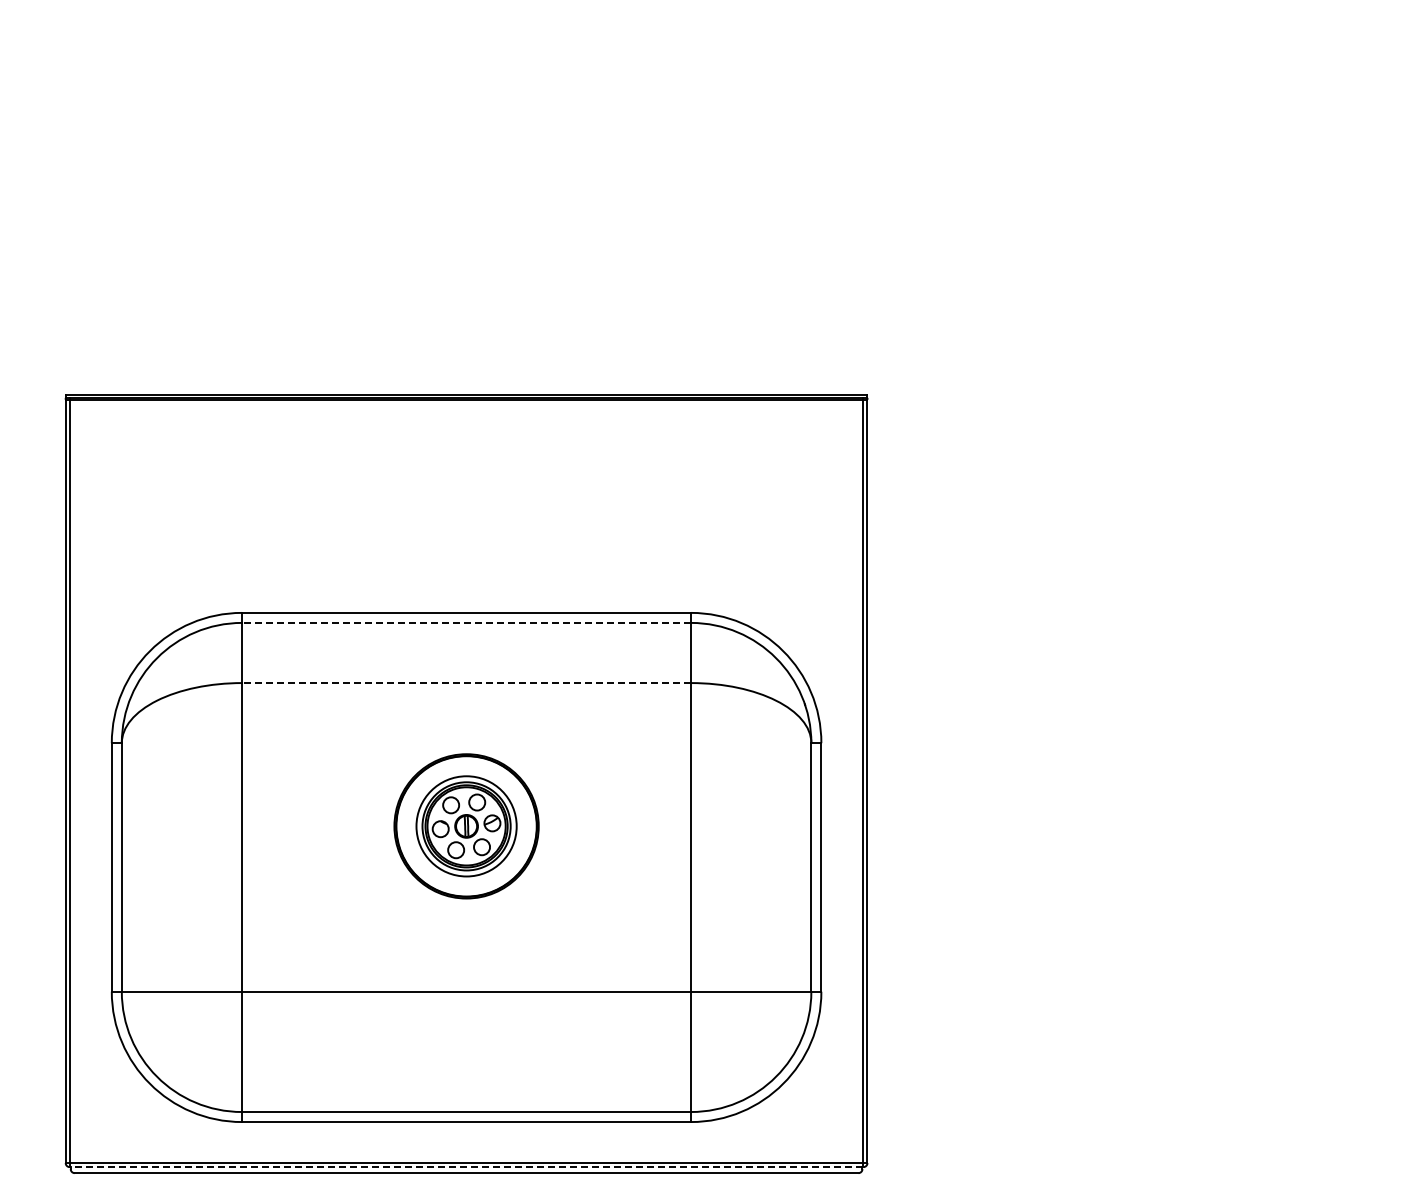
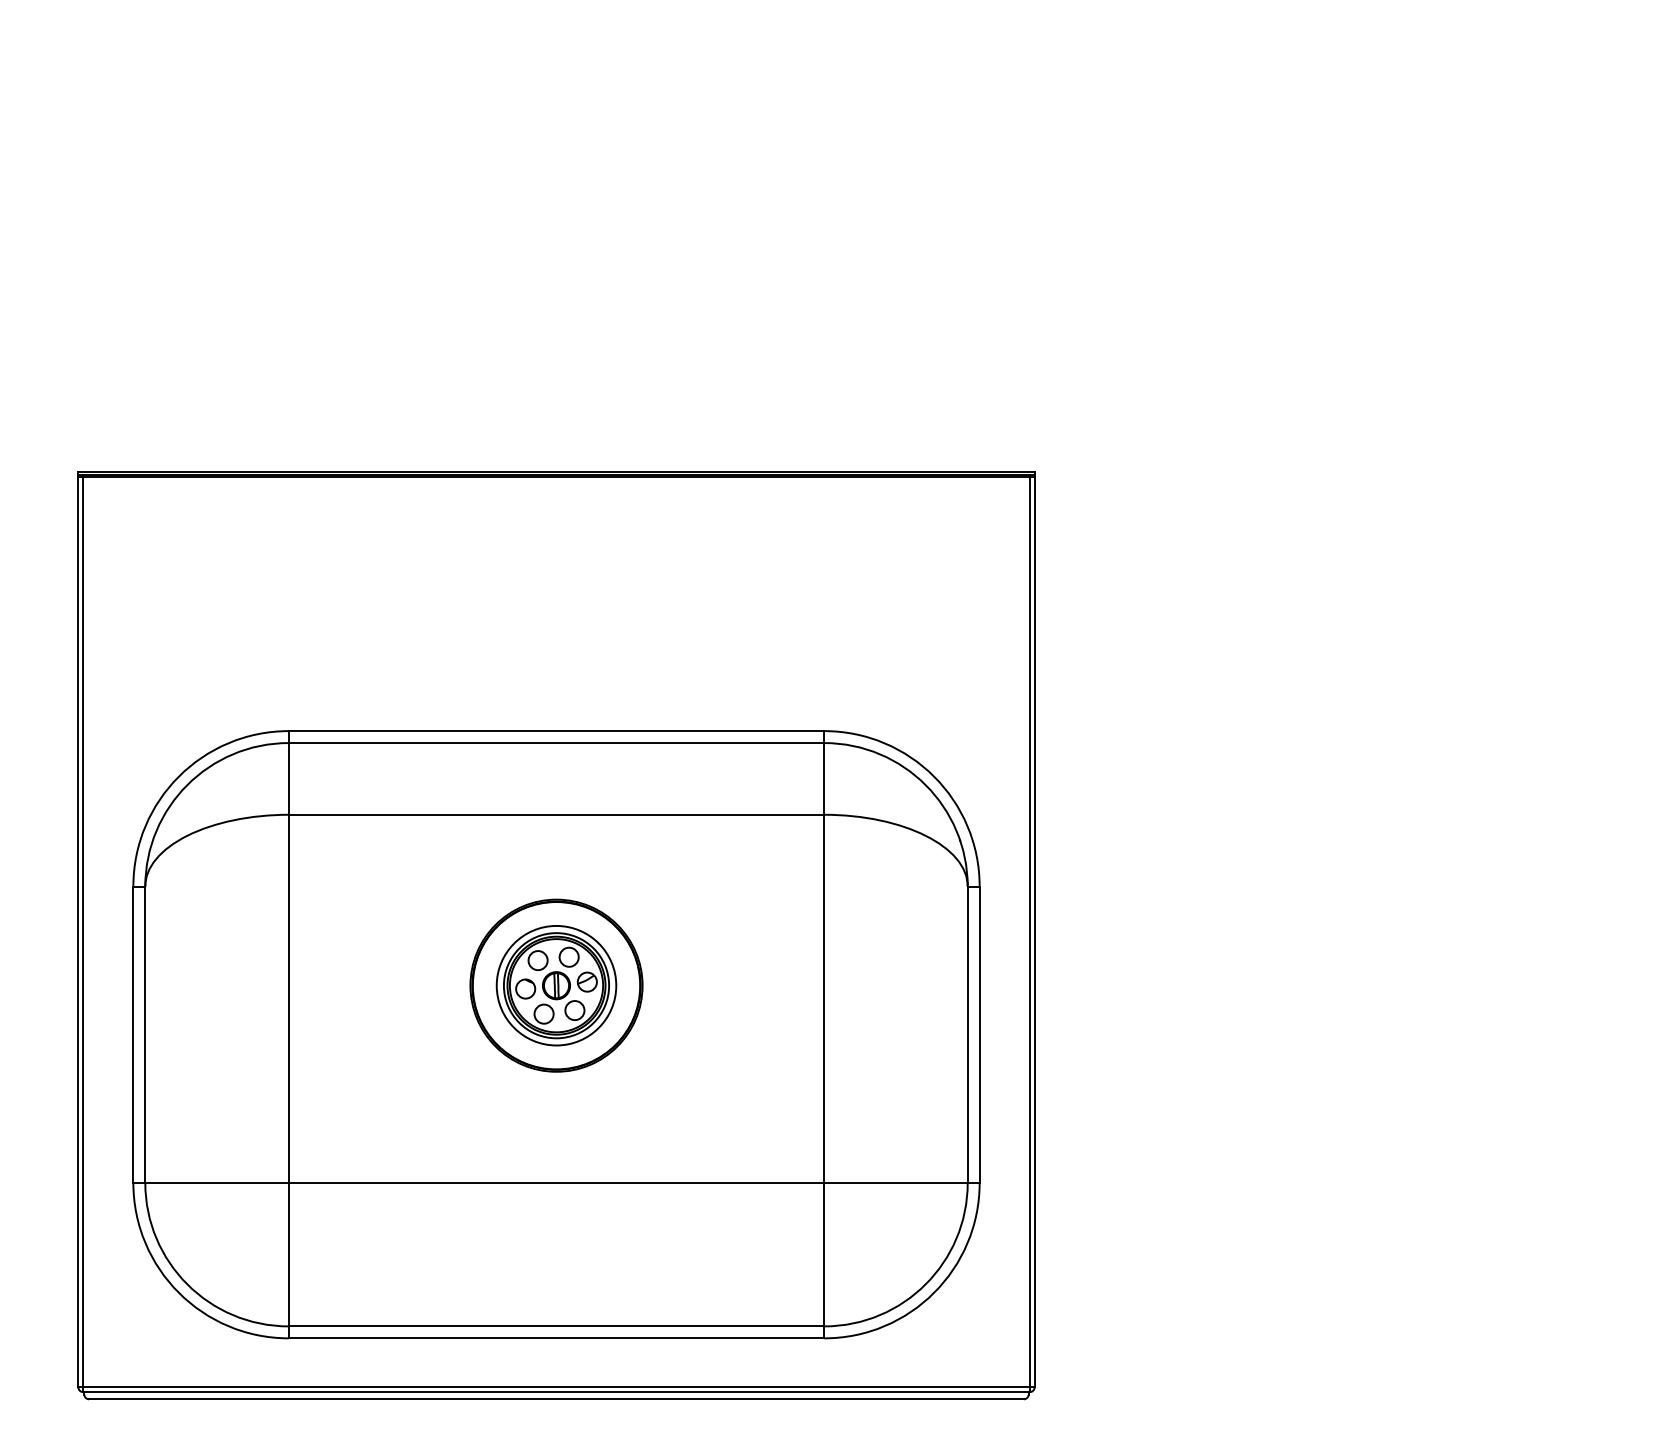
line: (466, 622) -> (556, 742), dashed -> solid
line: (466, 683) -> (556, 815), dashed -> solid
line: (466, 1167) -> (556, 1392), dashed -> solid

